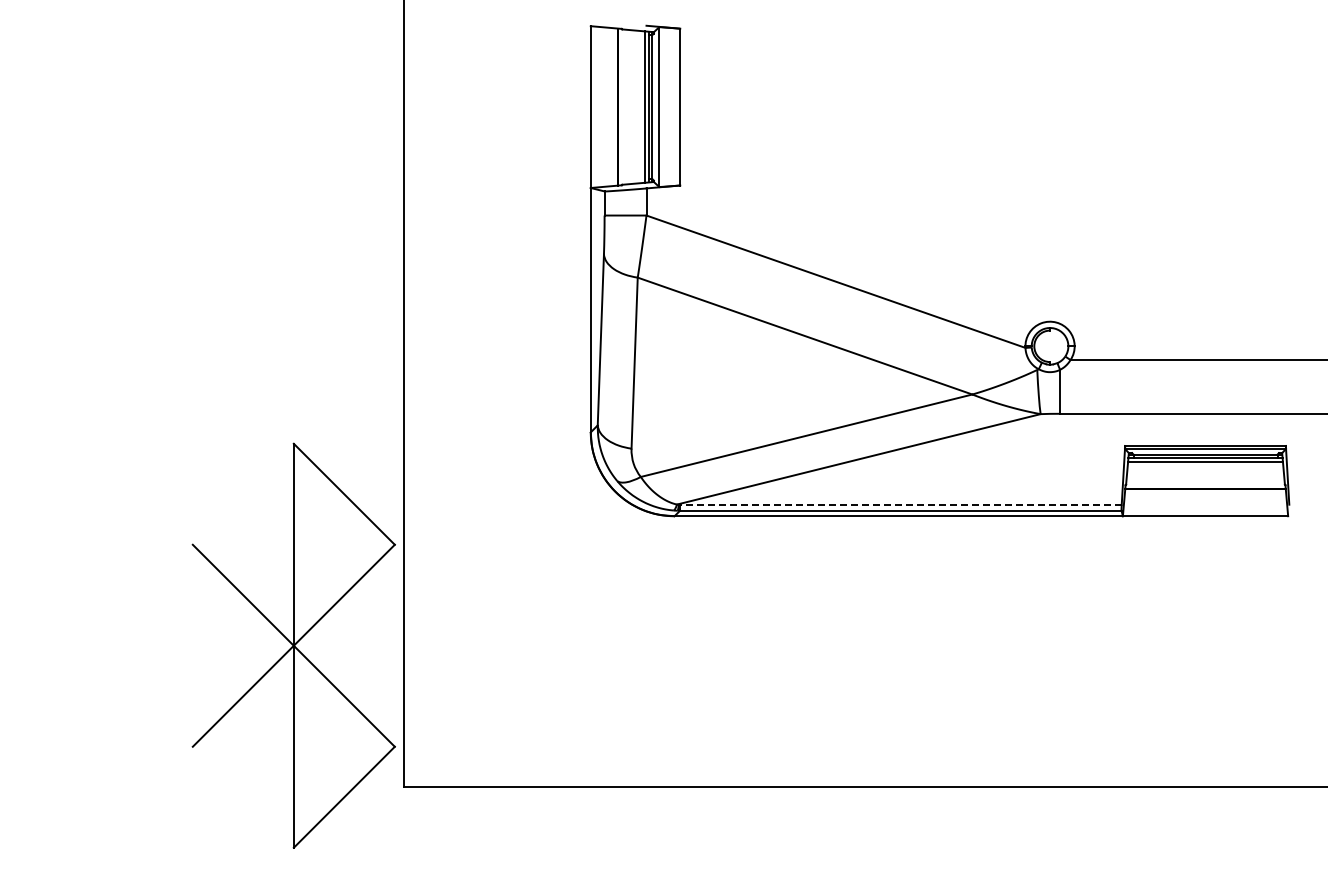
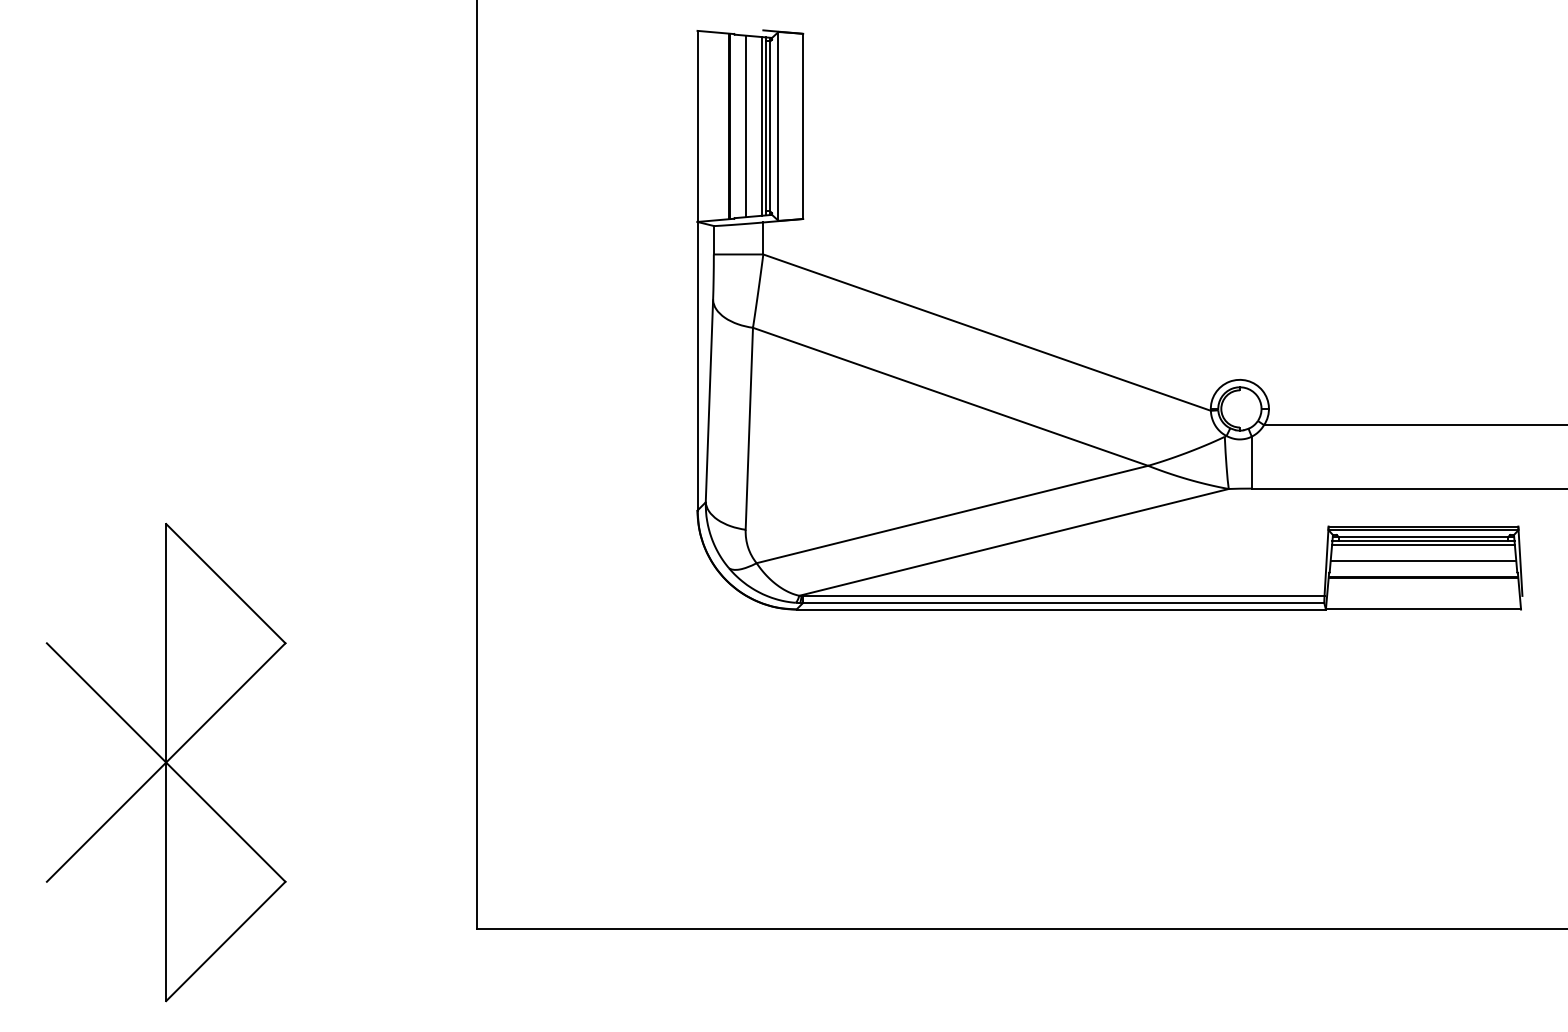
line: (631, 106) -> (745, 125), added
line: (1205, 475) -> (1423, 561), added
line: (900, 504) -> (1063, 595), dashed -> solid
part: (293, 645) -> (165, 762), moved

